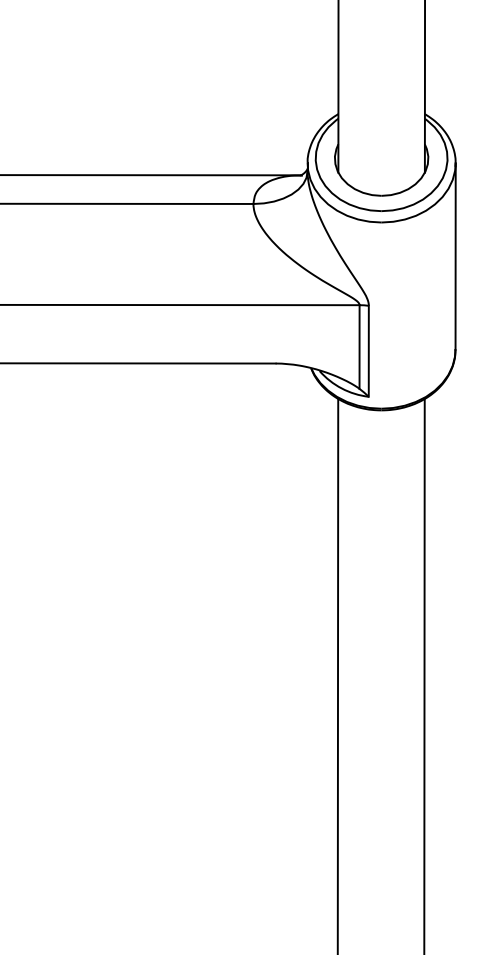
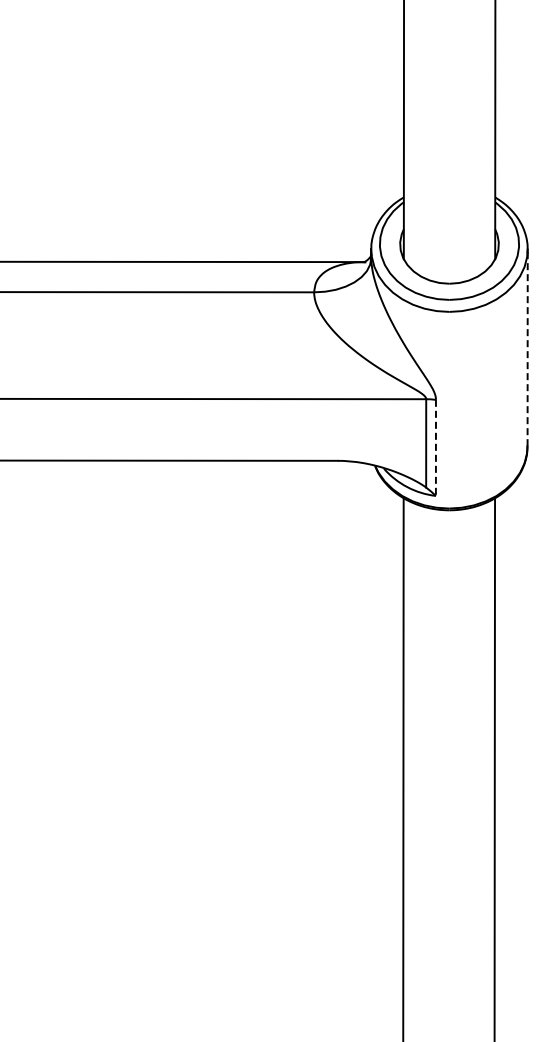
line: (455, 256) -> (527, 347), solid -> dashed
line: (368, 351) -> (435, 448), solid -> dashed

